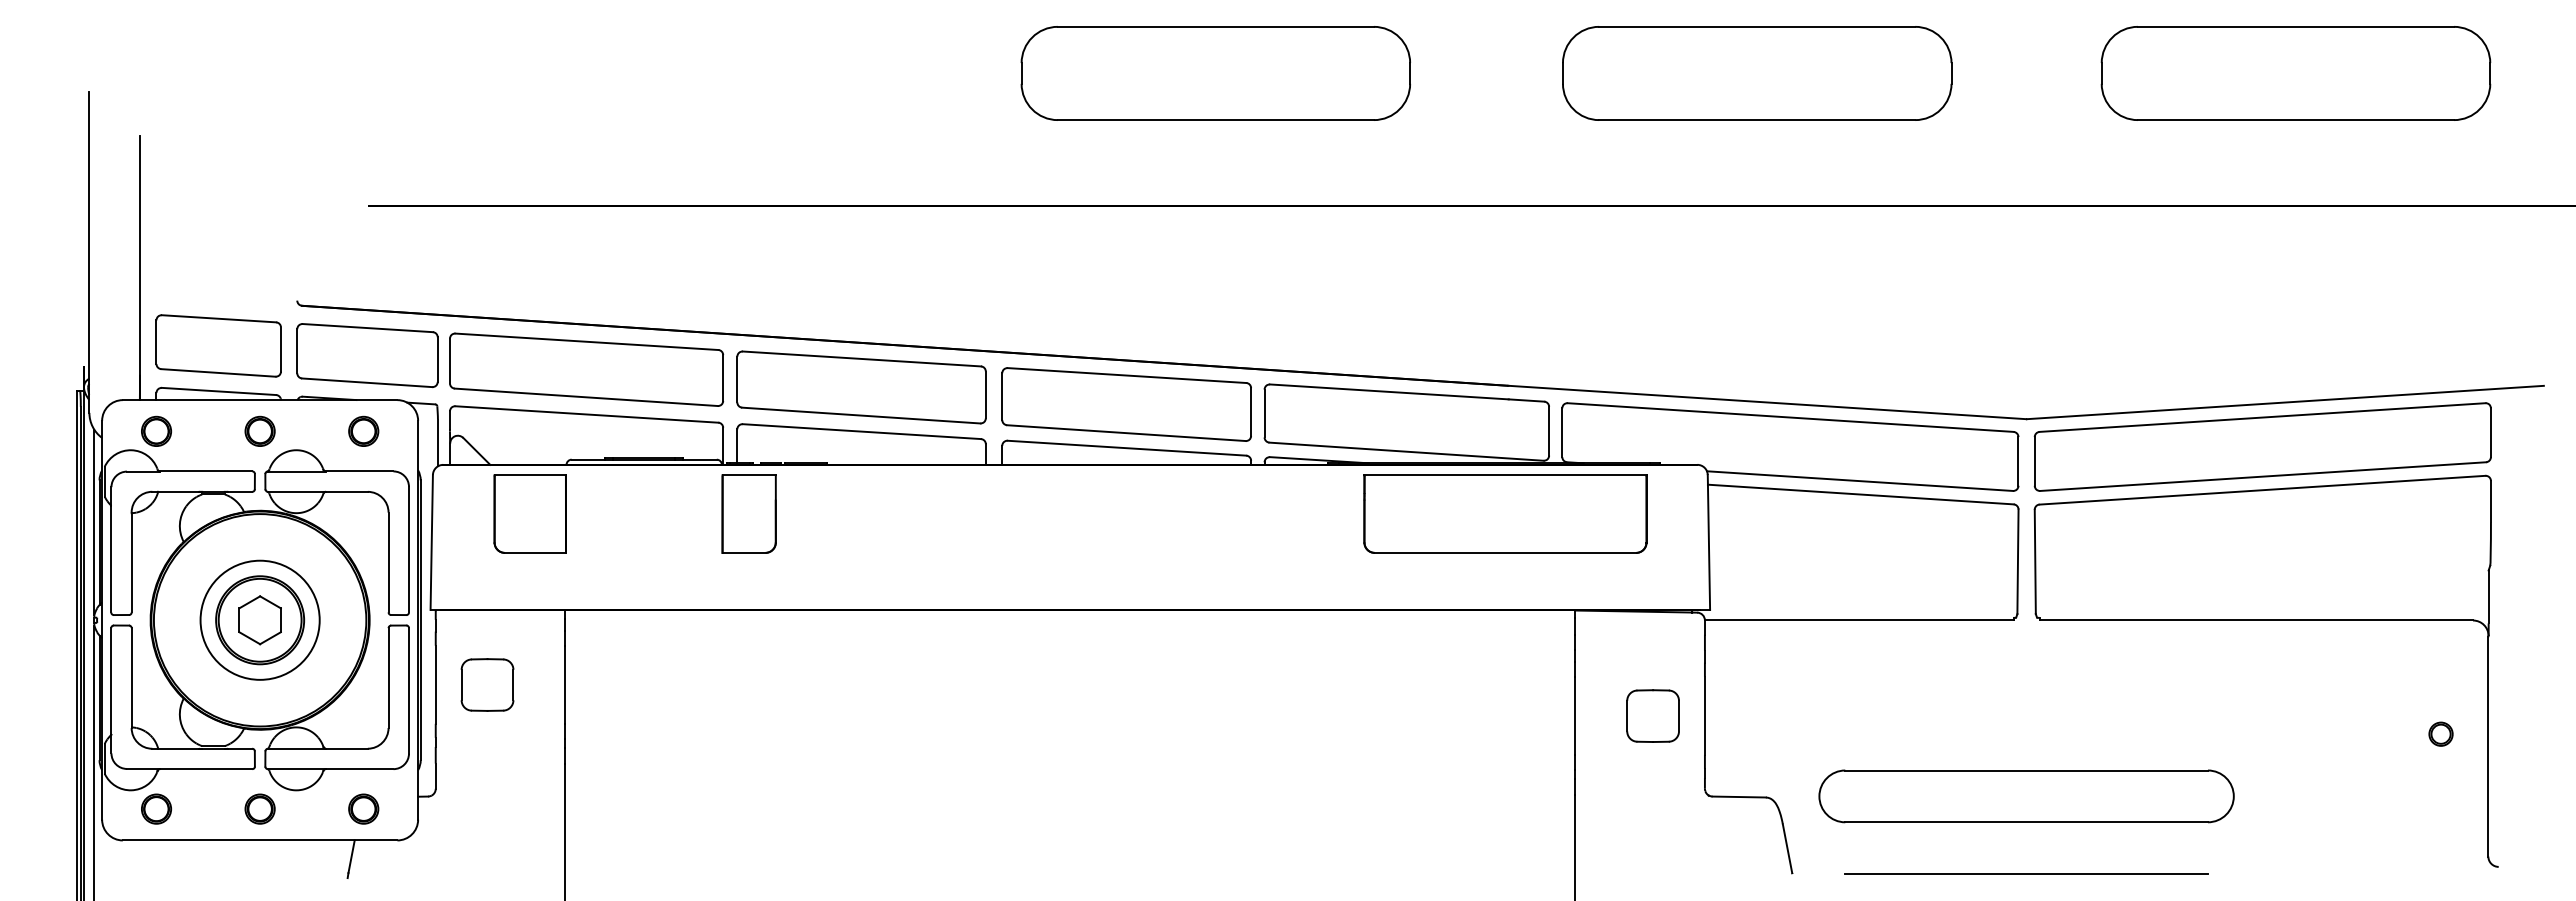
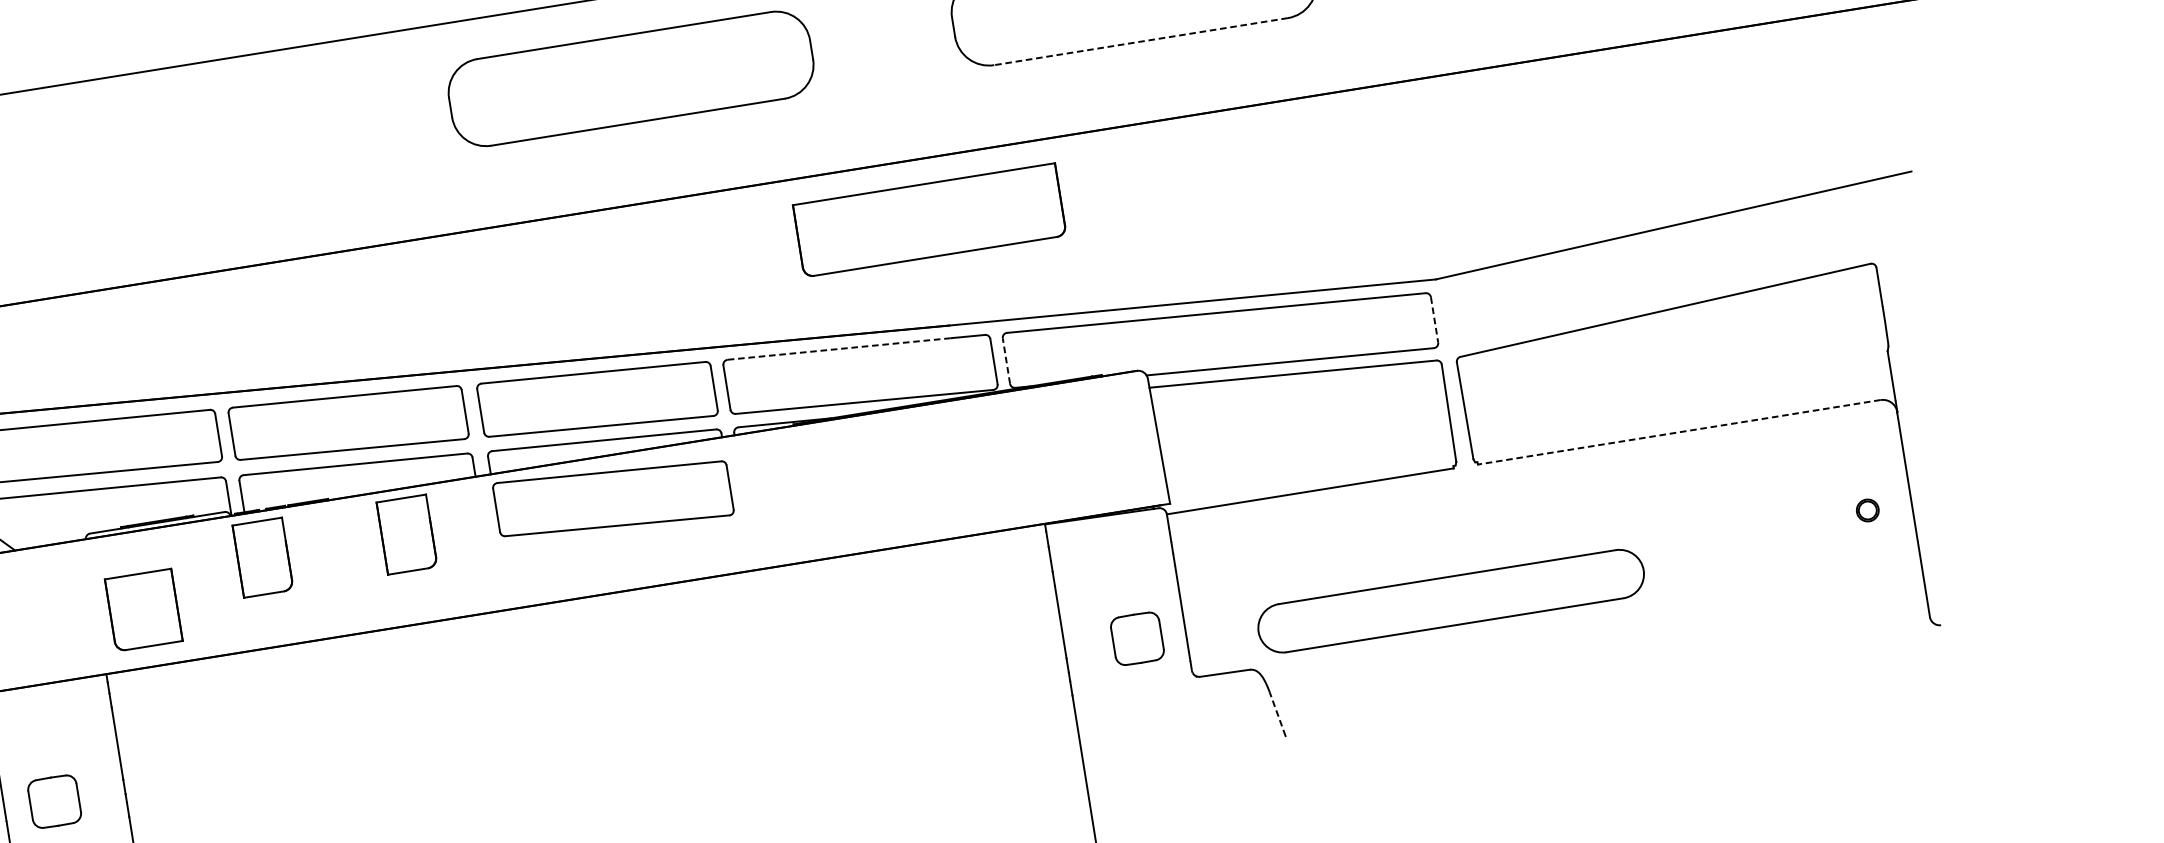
line: (1756, 120) -> (1140, 42), solid -> dashed
line: (1389, 391) -> (839, 348), solid -> dashed
line: (1562, 432) -> (1006, 360), solid -> dashed
part: (2262, 446) -> (1659, 269), removed
line: (2018, 461) -> (1434, 319), solid -> dashed
part: (1126, 511) -> (613, 499), added
part: (529, 513) -> (143, 609), moved
part: (903, 513) -> (406, 534), added
part: (1505, 513) -> (929, 219), moved
line: (2256, 620) -> (1679, 432), solid -> dashed
part: (487, 684) -> (54, 801), moved
part: (1652, 715) -> (1136, 638), moved
part: (2026, 796) -> (1451, 601), moved
line: (1787, 848) -> (1277, 713), solid -> dashed
line: (2026, 874) -> (1503, 702), removed

